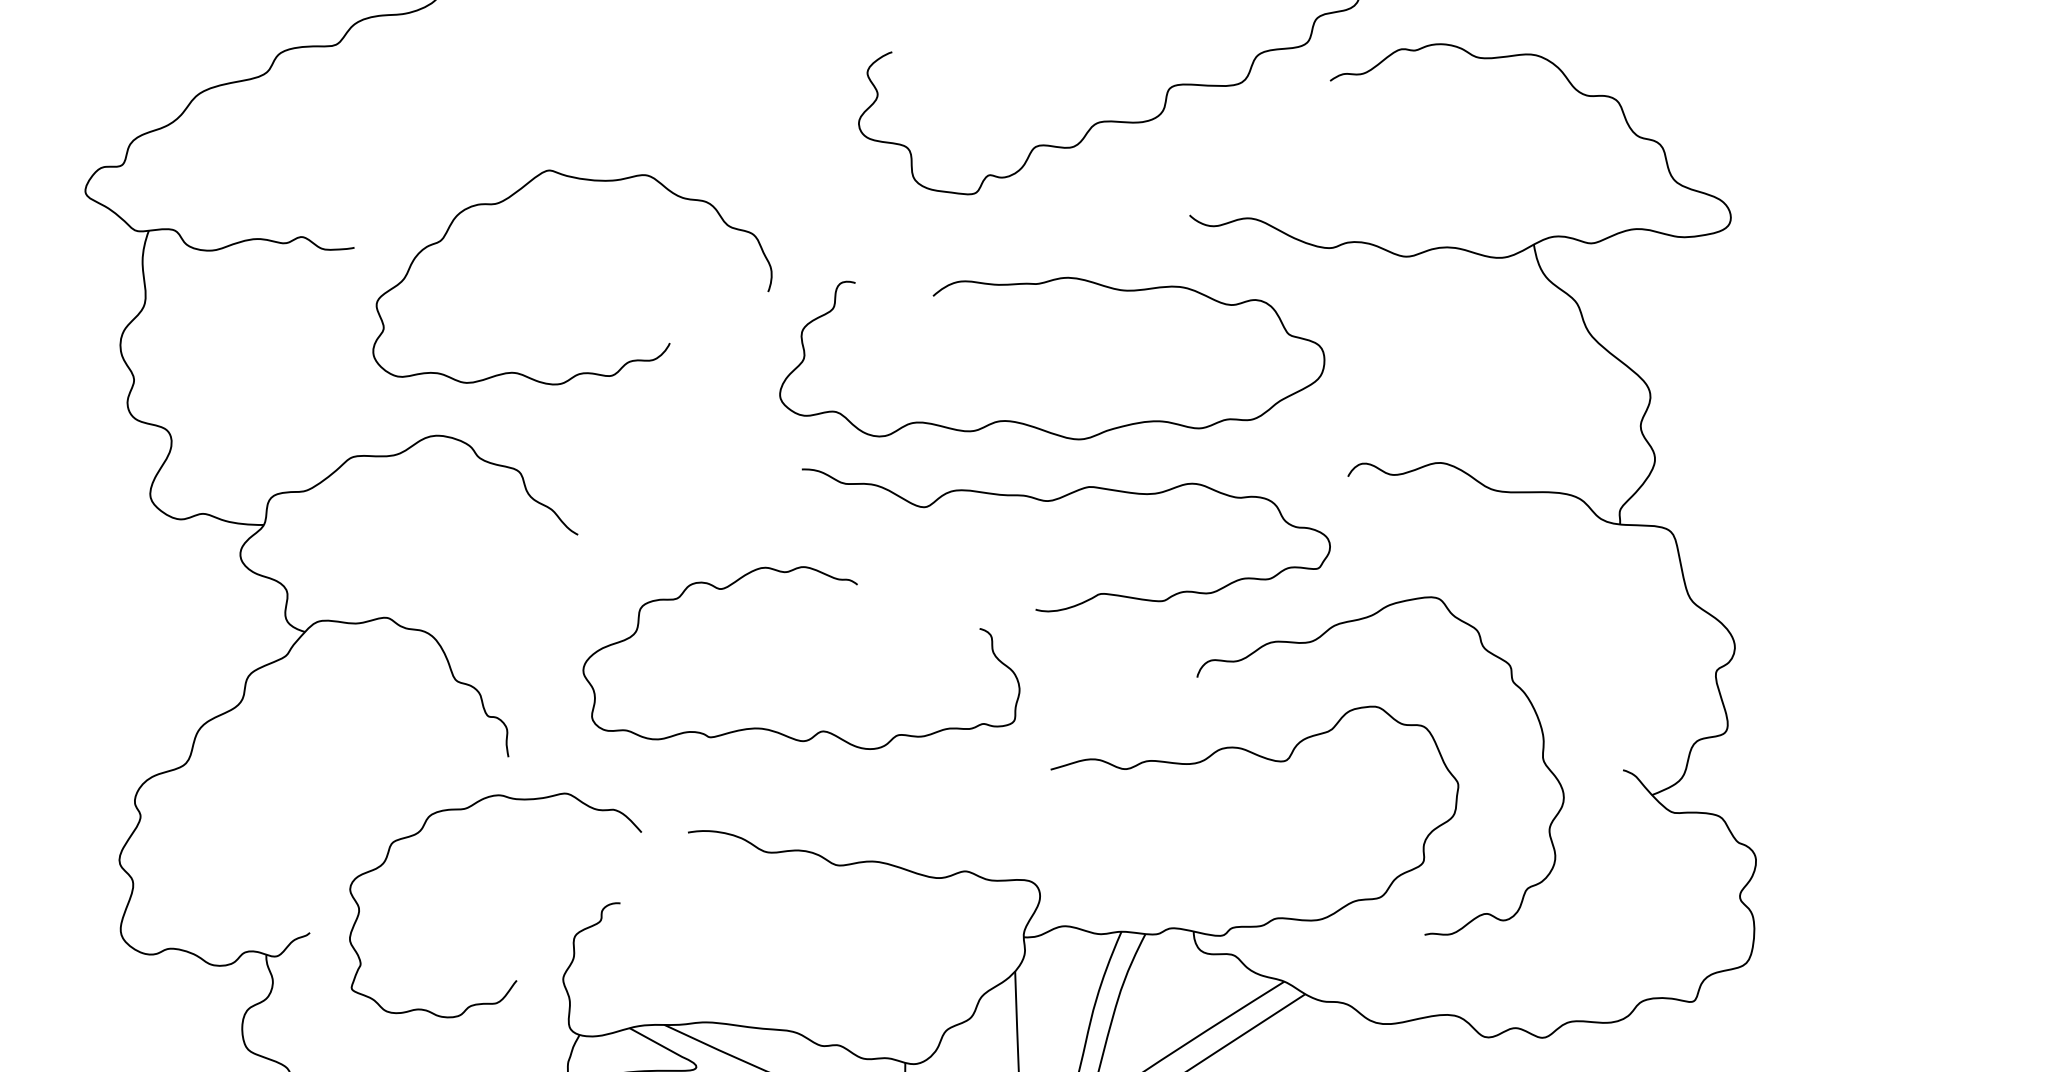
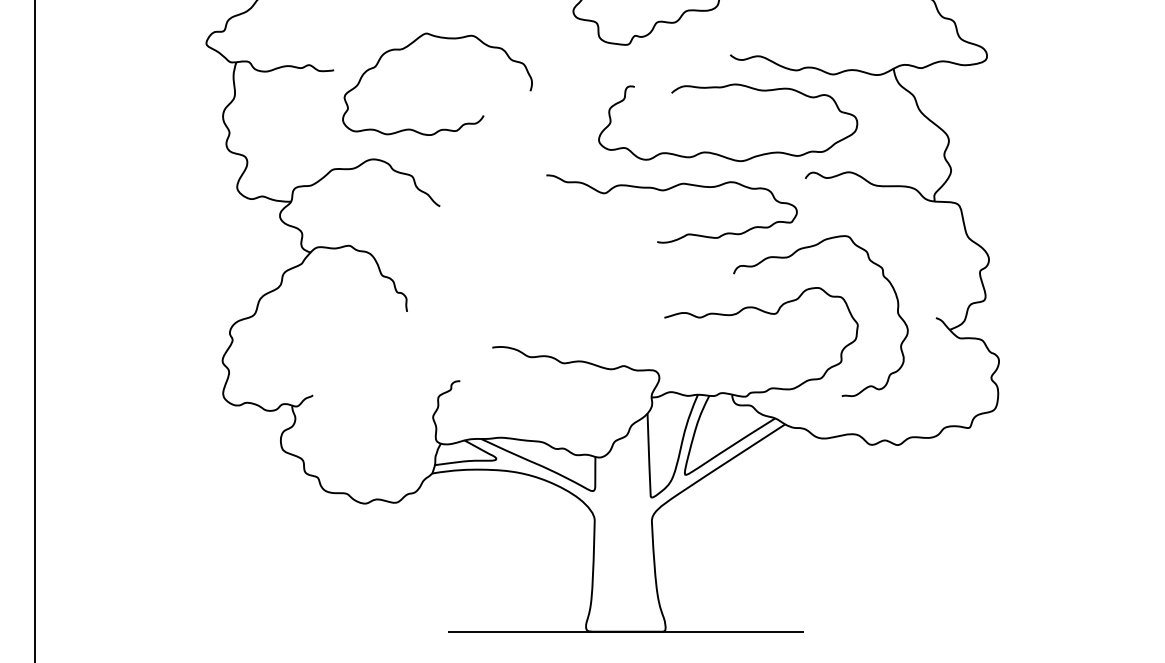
curve: (1029, 423) -> (717, 153), moved
curve: (823, 728) -> (556, 298), removed
curve: (515, 979) -> (410, 417), removed

